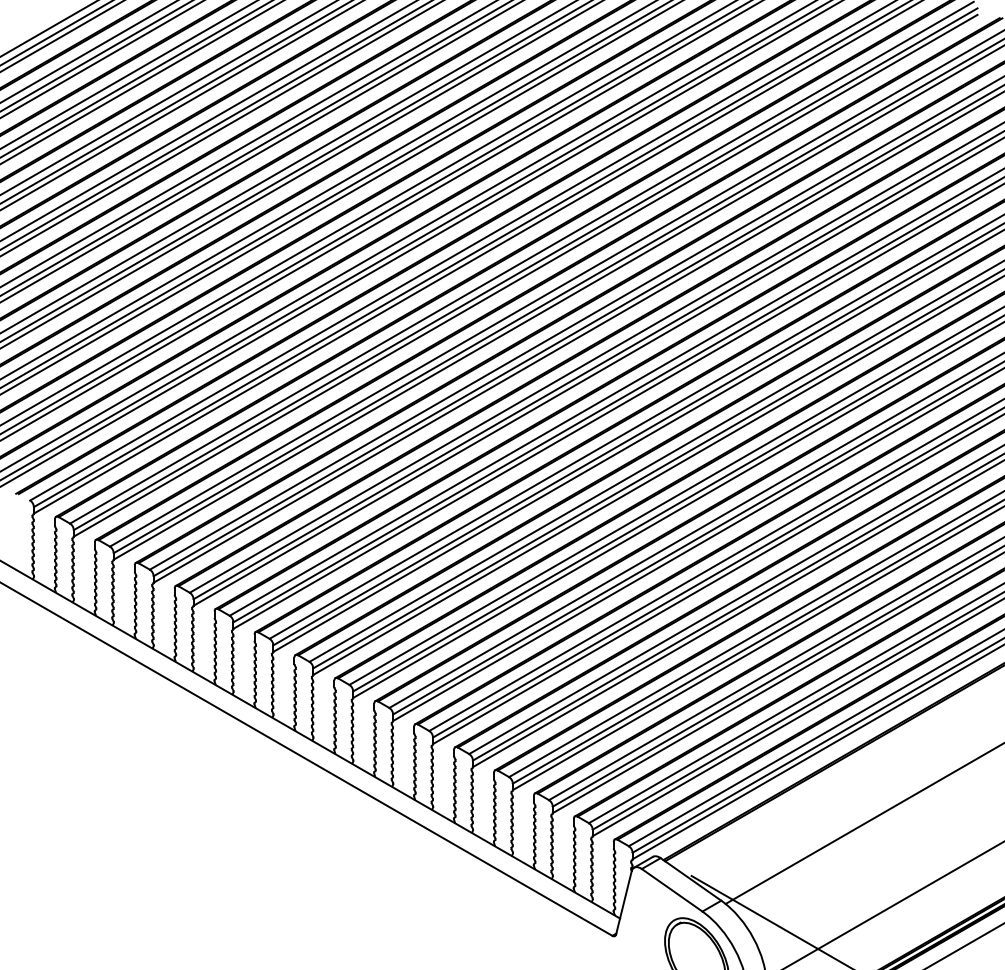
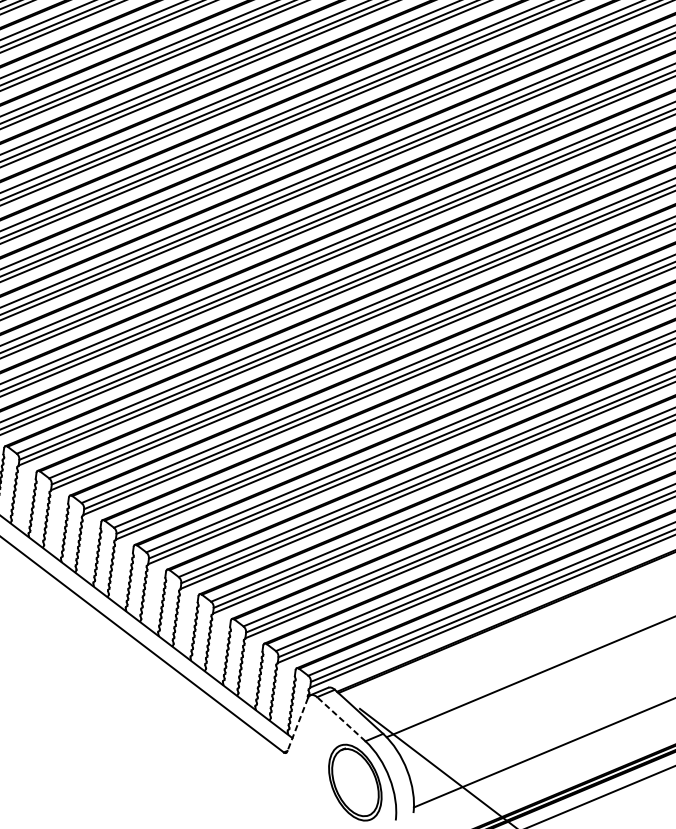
line: (671, 890) -> (340, 719), solid -> dashed
line: (623, 903) -> (297, 725), solid -> dashed

